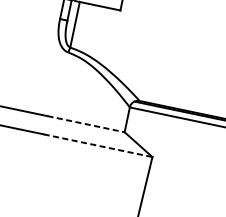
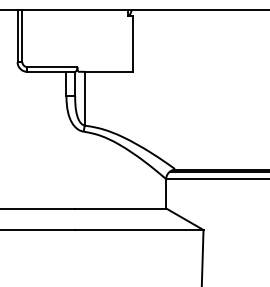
line: (85, 124) -> (120, 208), dashed -> solid
line: (98, 146) -> (139, 230), dashed -> solid

